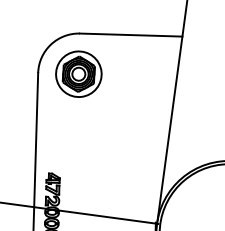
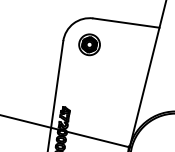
part: (78, 73) -> (89, 44), size x0.7

